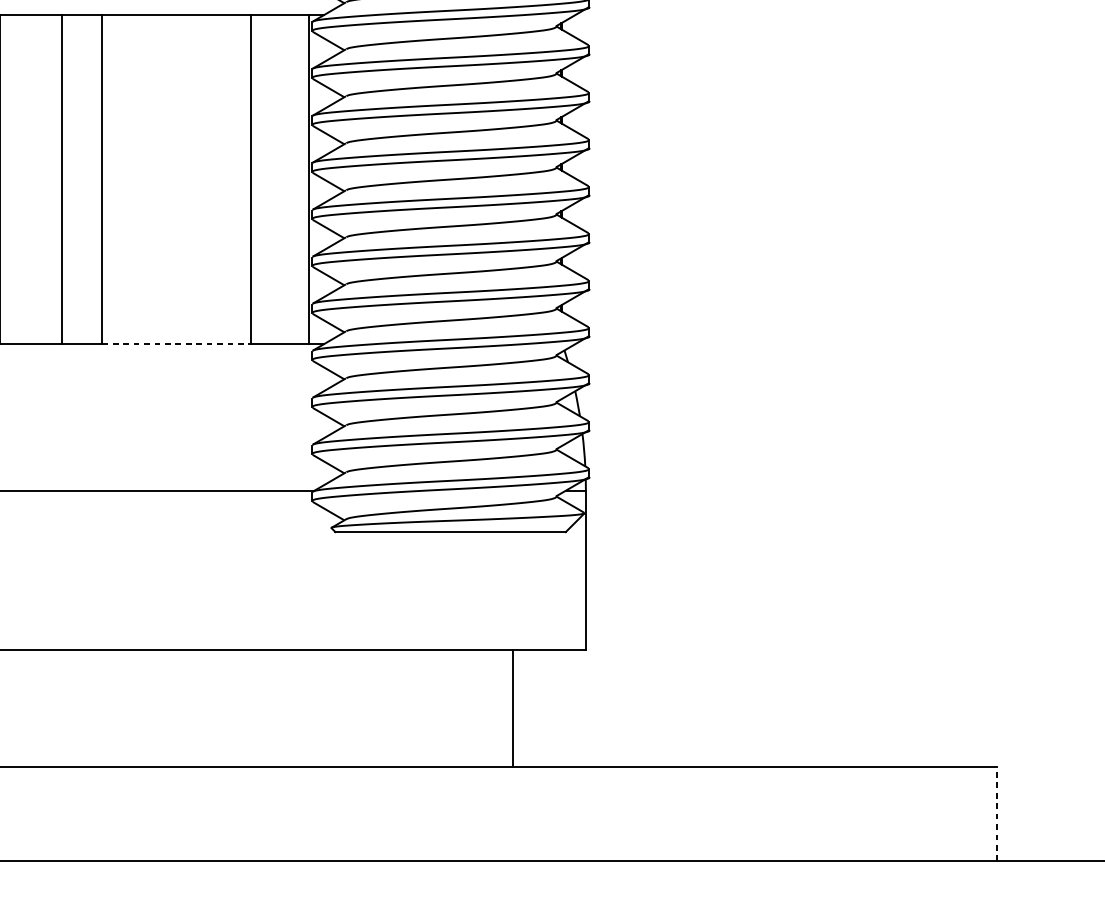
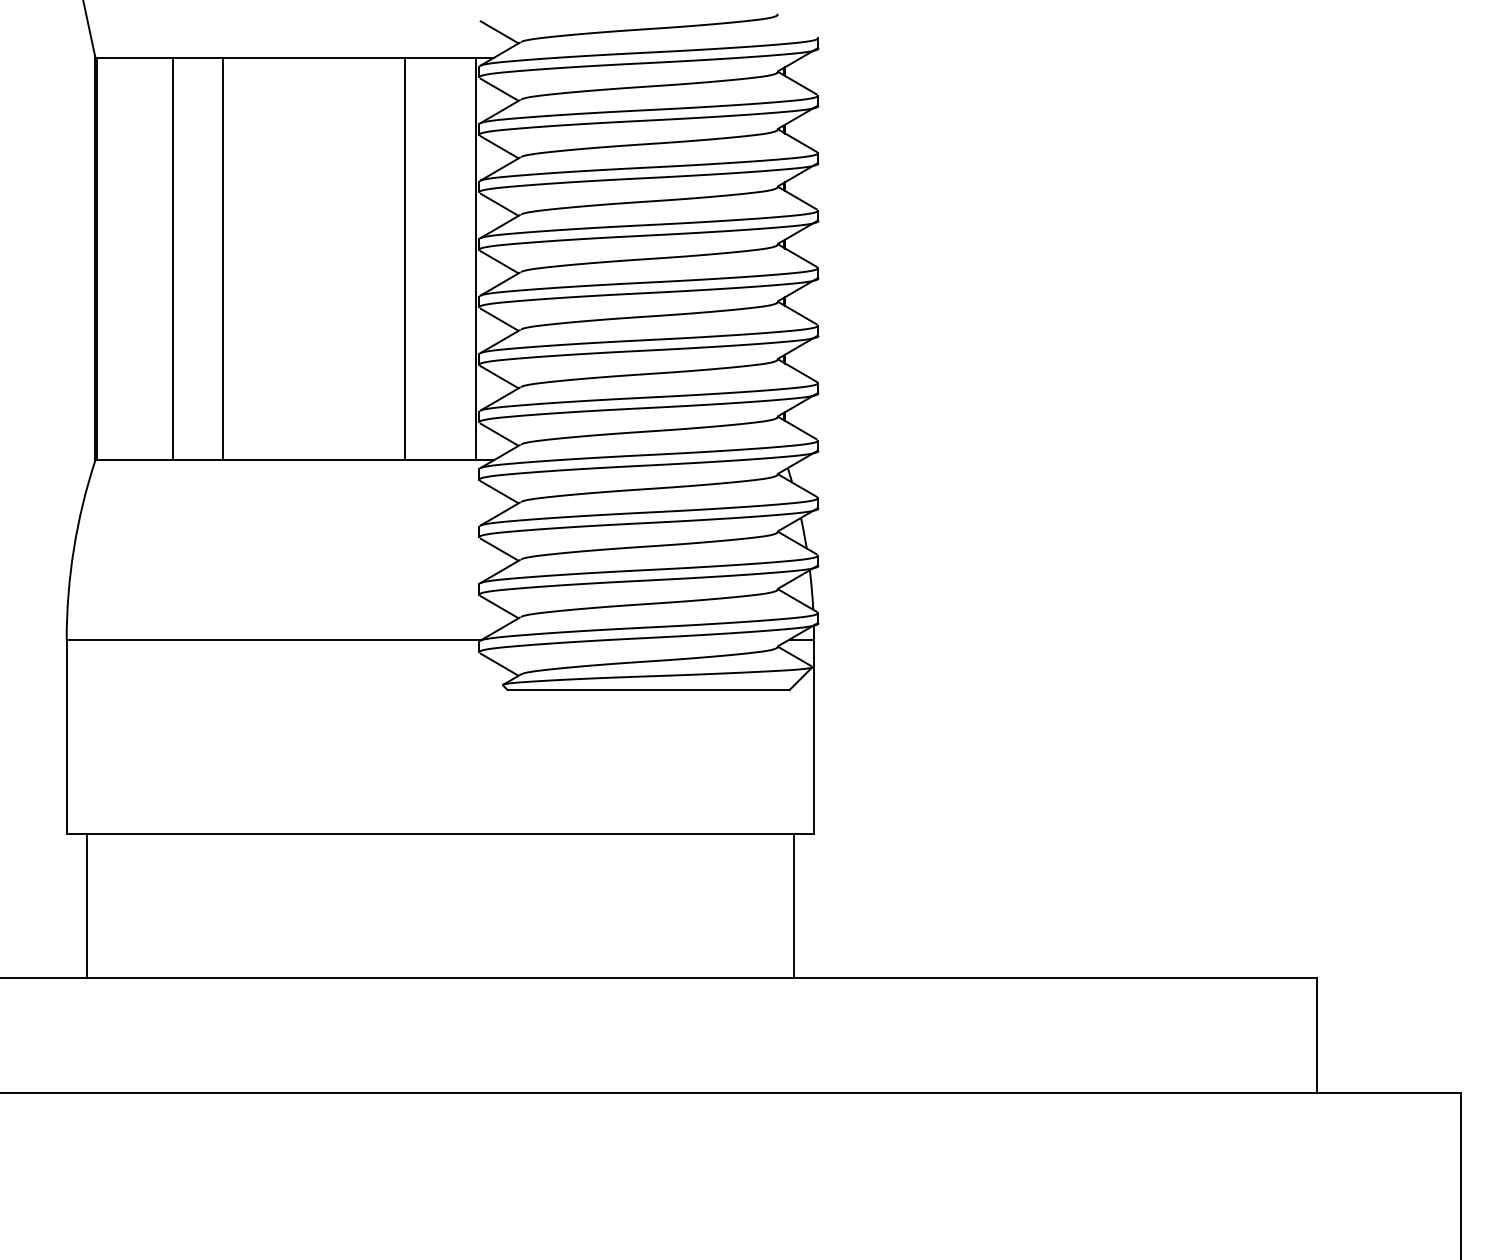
line: (177, 344) -> (314, 460), dashed -> solid
line: (512, 708) -> (793, 905), moved
line: (997, 813) -> (1317, 1034), dashed -> solid

